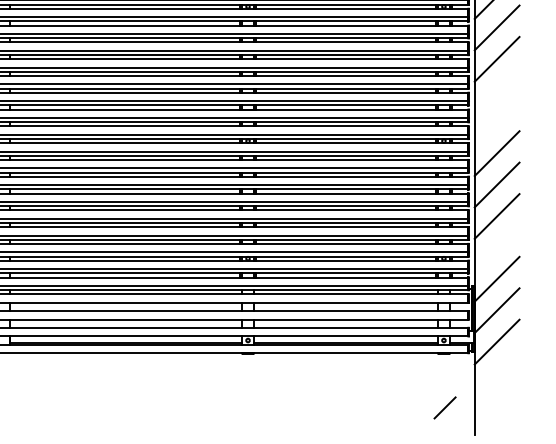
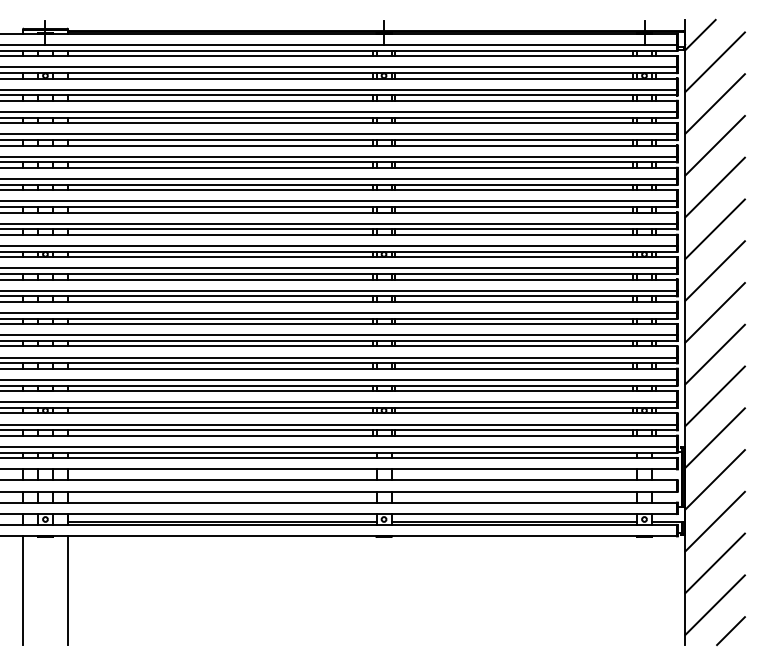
line: (496, 90) -> (714, 187), added
line: (496, 122) -> (714, 229), added
line: (496, 248) -> (714, 396), added
line: (496, 373) -> (714, 563), added
line: (9, 393) -> (67, 590), added
line: (496, 404) -> (714, 604), added
line: (444, 407) -> (730, 630), moved

